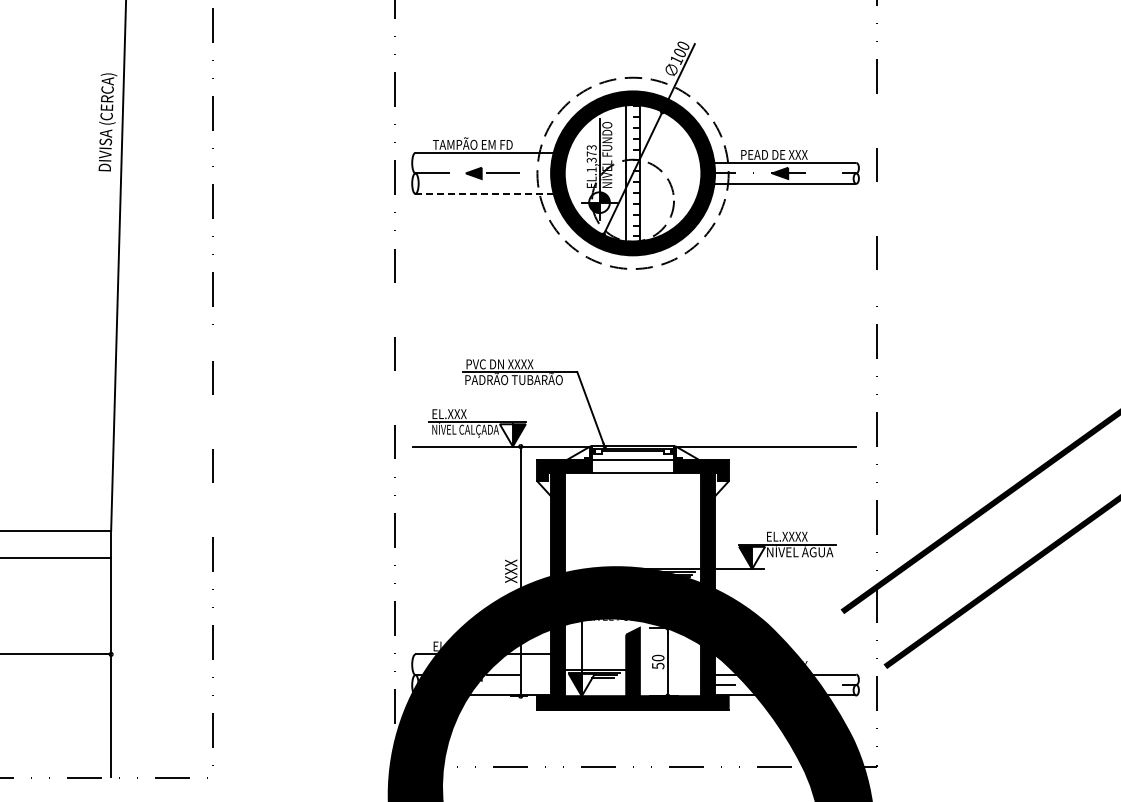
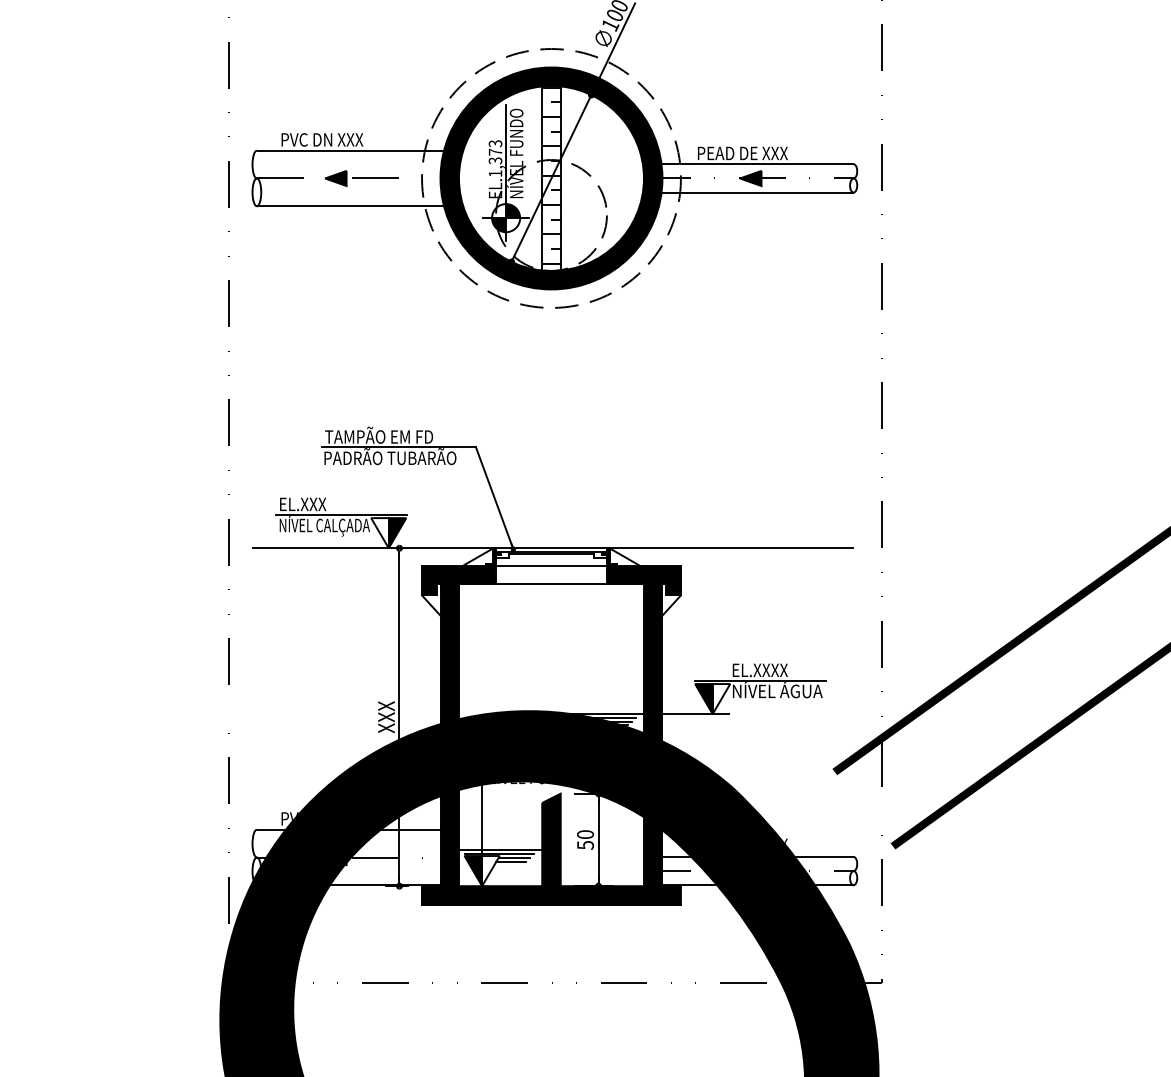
text: (472, 143) -> (334, 138), TAMPÃO EM FD -> PVC DN XXX
hatch: (629, 171) -> (546, 175), added
line: (484, 193) -> (350, 205), dashed -> solid
text: (505, 362) -> (378, 434), PVC DN XXXX -> TAMPÃO EM FD
text: (439, 646) -> (289, 818), EL.XXXXX -> PVC DN XXXX

